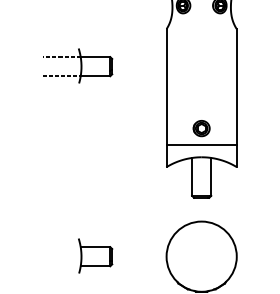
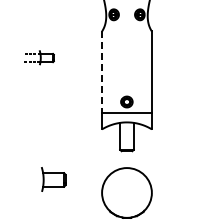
part: (78, 65) -> (39, 57), size x0.6
line: (167, 86) -> (102, 72), solid -> dashed
part: (95, 256) -> (53, 179), moved

